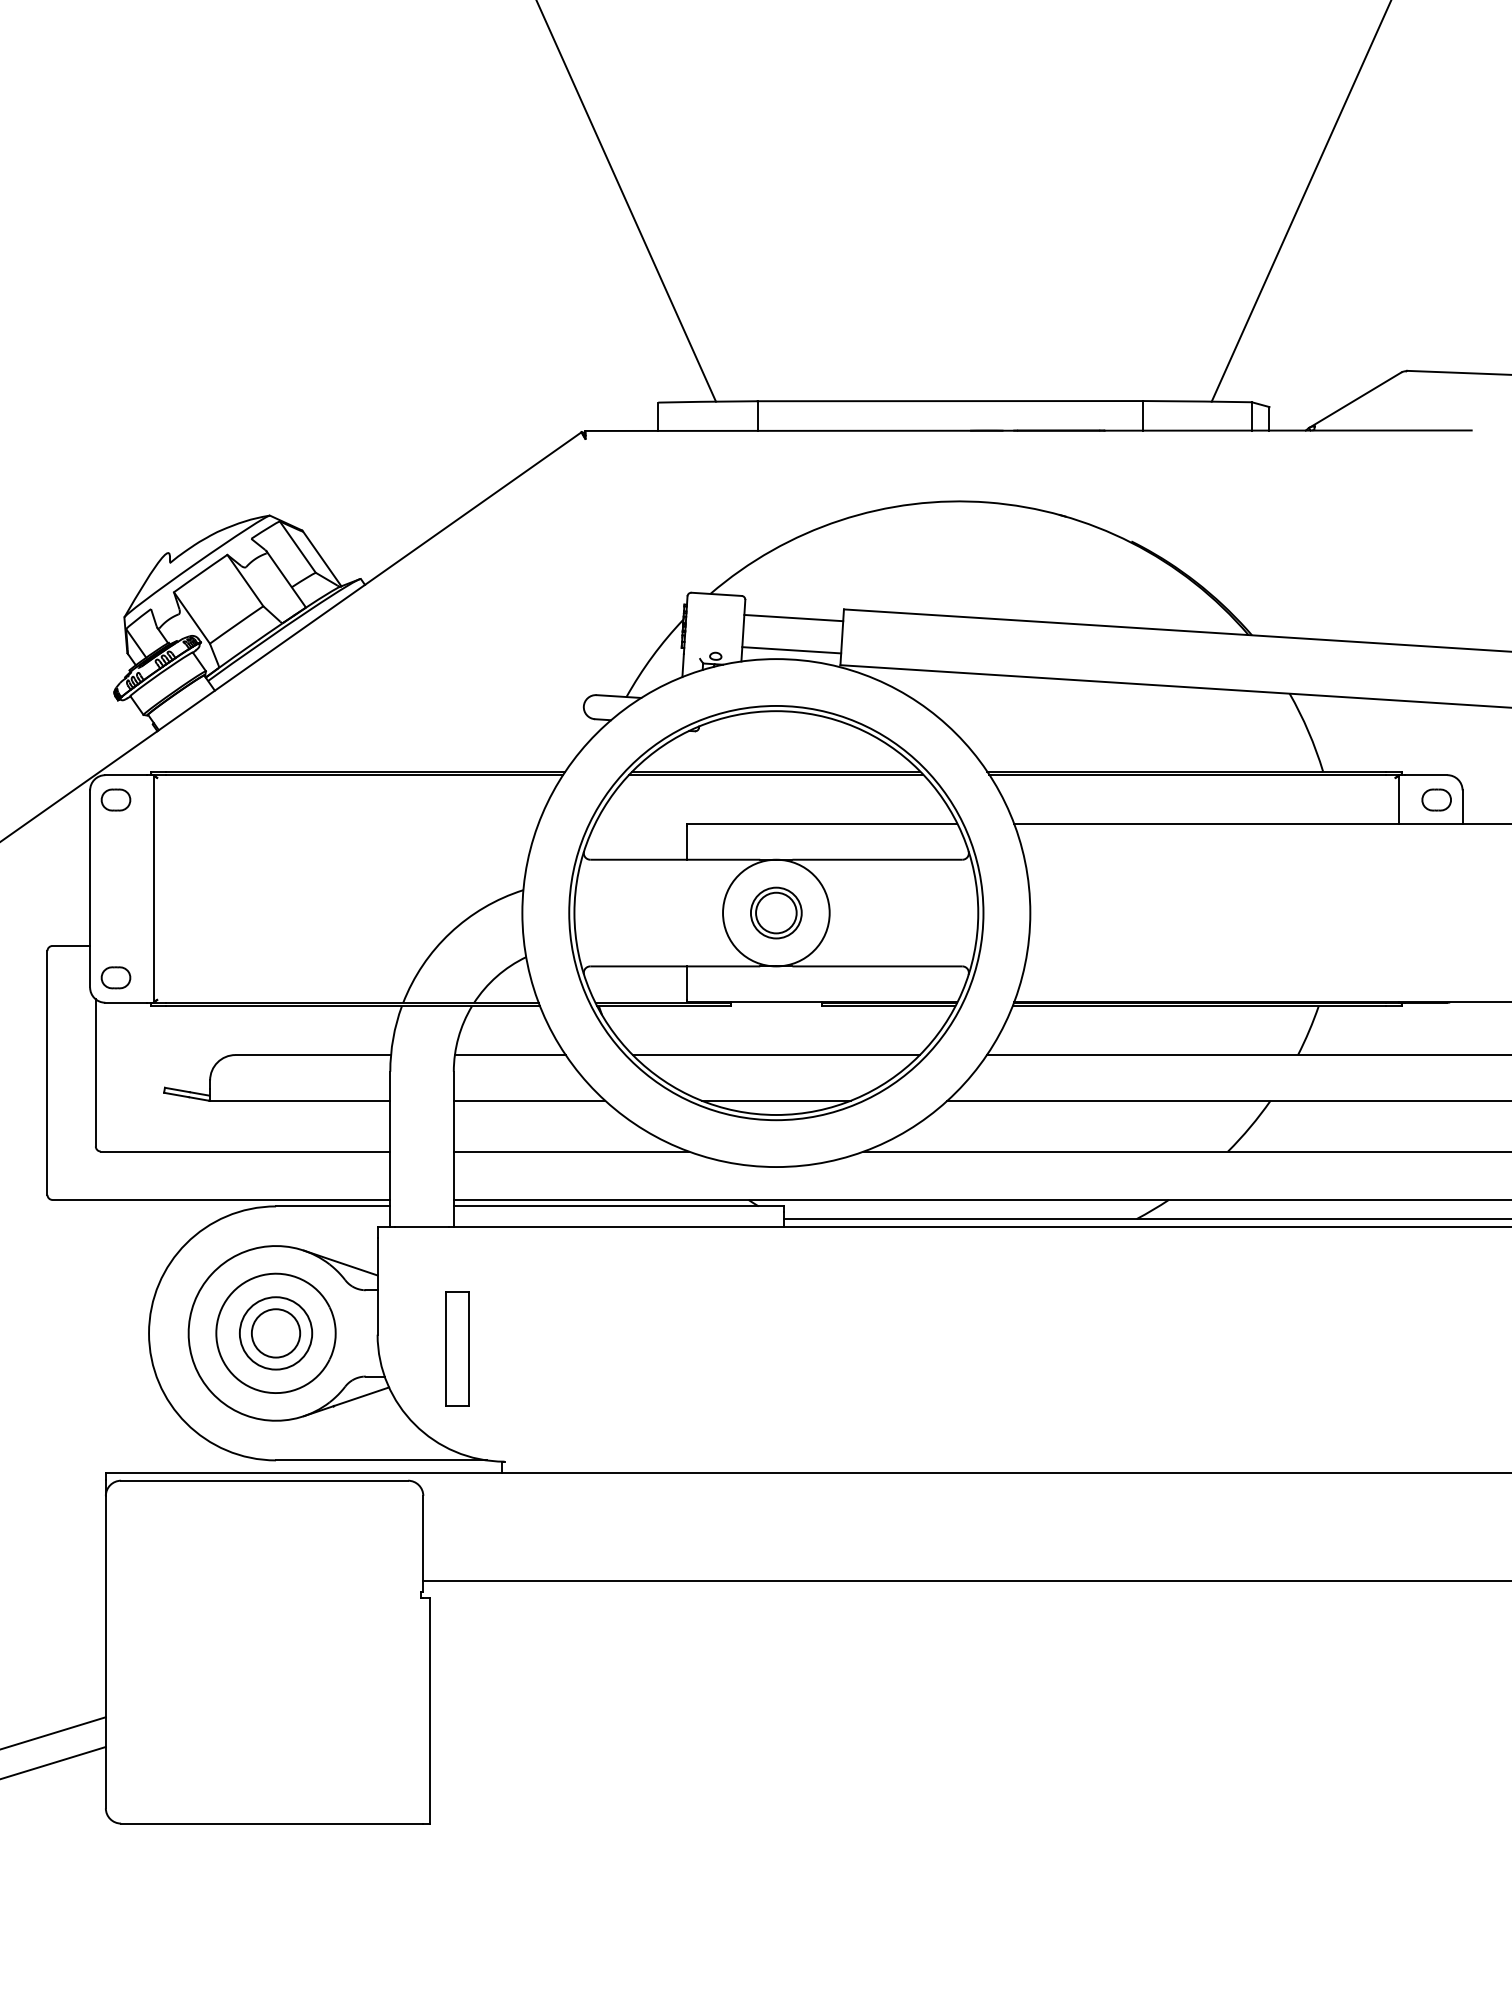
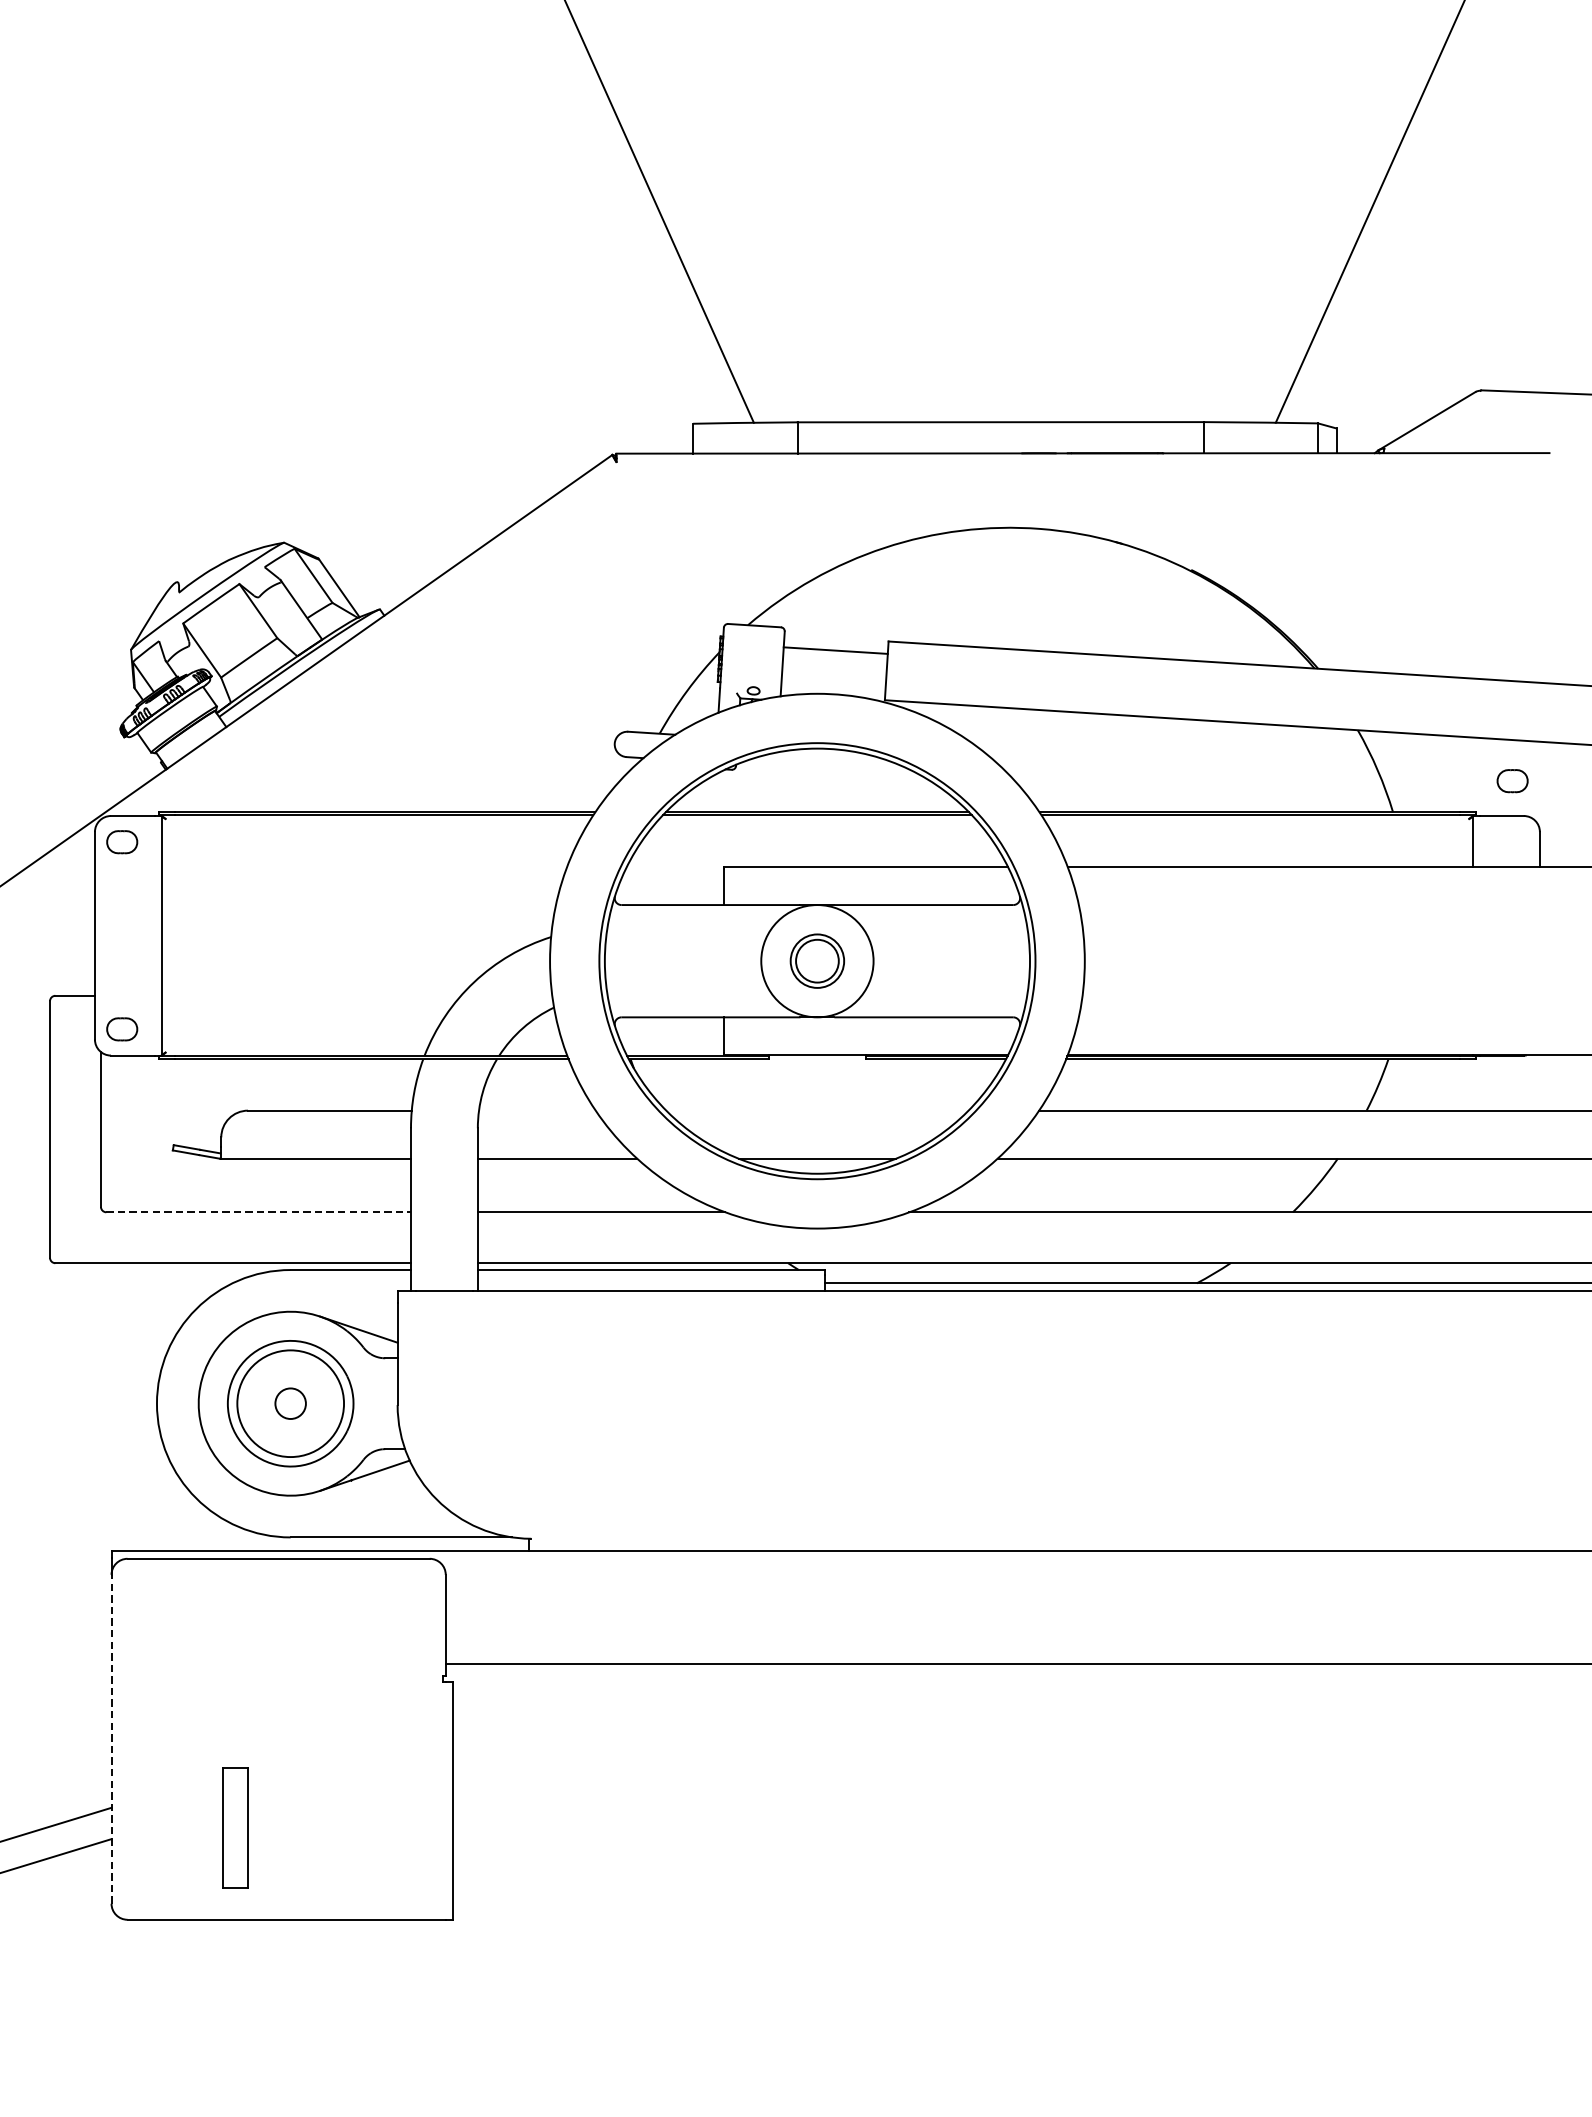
line: (791, 650) -> (833, 684), removed
part: (1436, 799) -> (1512, 780), moved
line: (509, 1055) -> (536, 1111), removed
line: (775, 1055) -> (816, 1111), removed
line: (245, 1151) -> (258, 1212), solid -> dashed
circle: (275, 1333) -> (290, 1403), size x0.6
circle: (275, 1333) -> (290, 1403), size x1.4
part: (457, 1348) -> (235, 1828), moved
line: (105, 1651) -> (111, 1738), solid -> dashed

